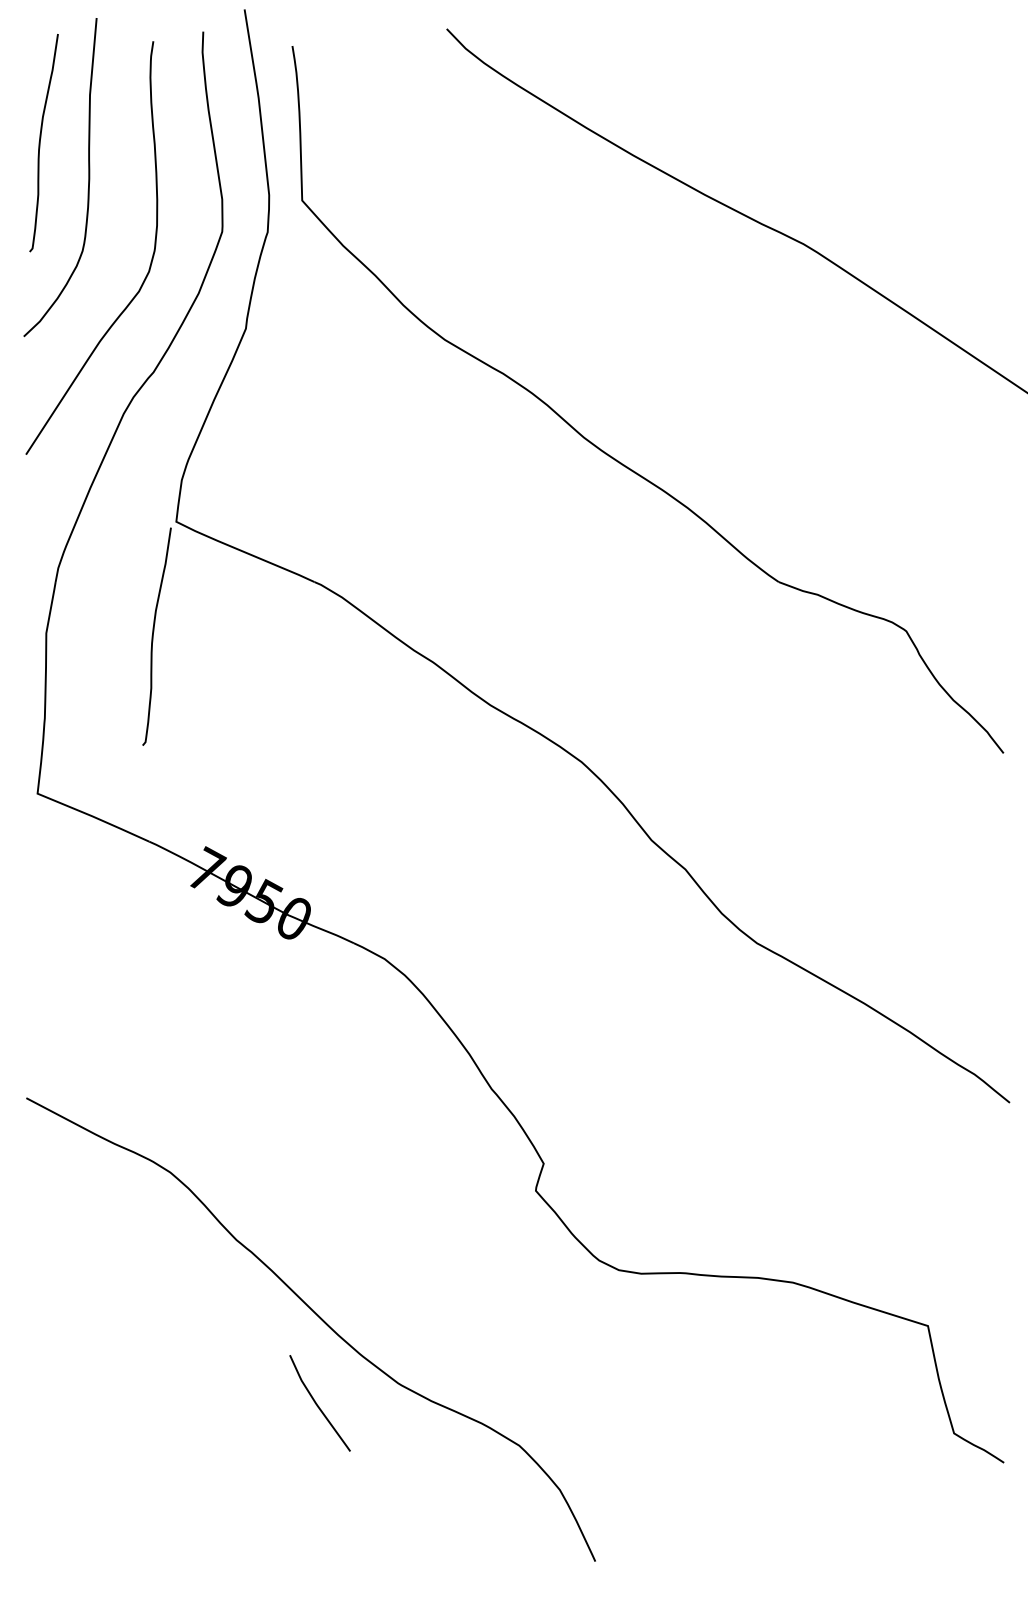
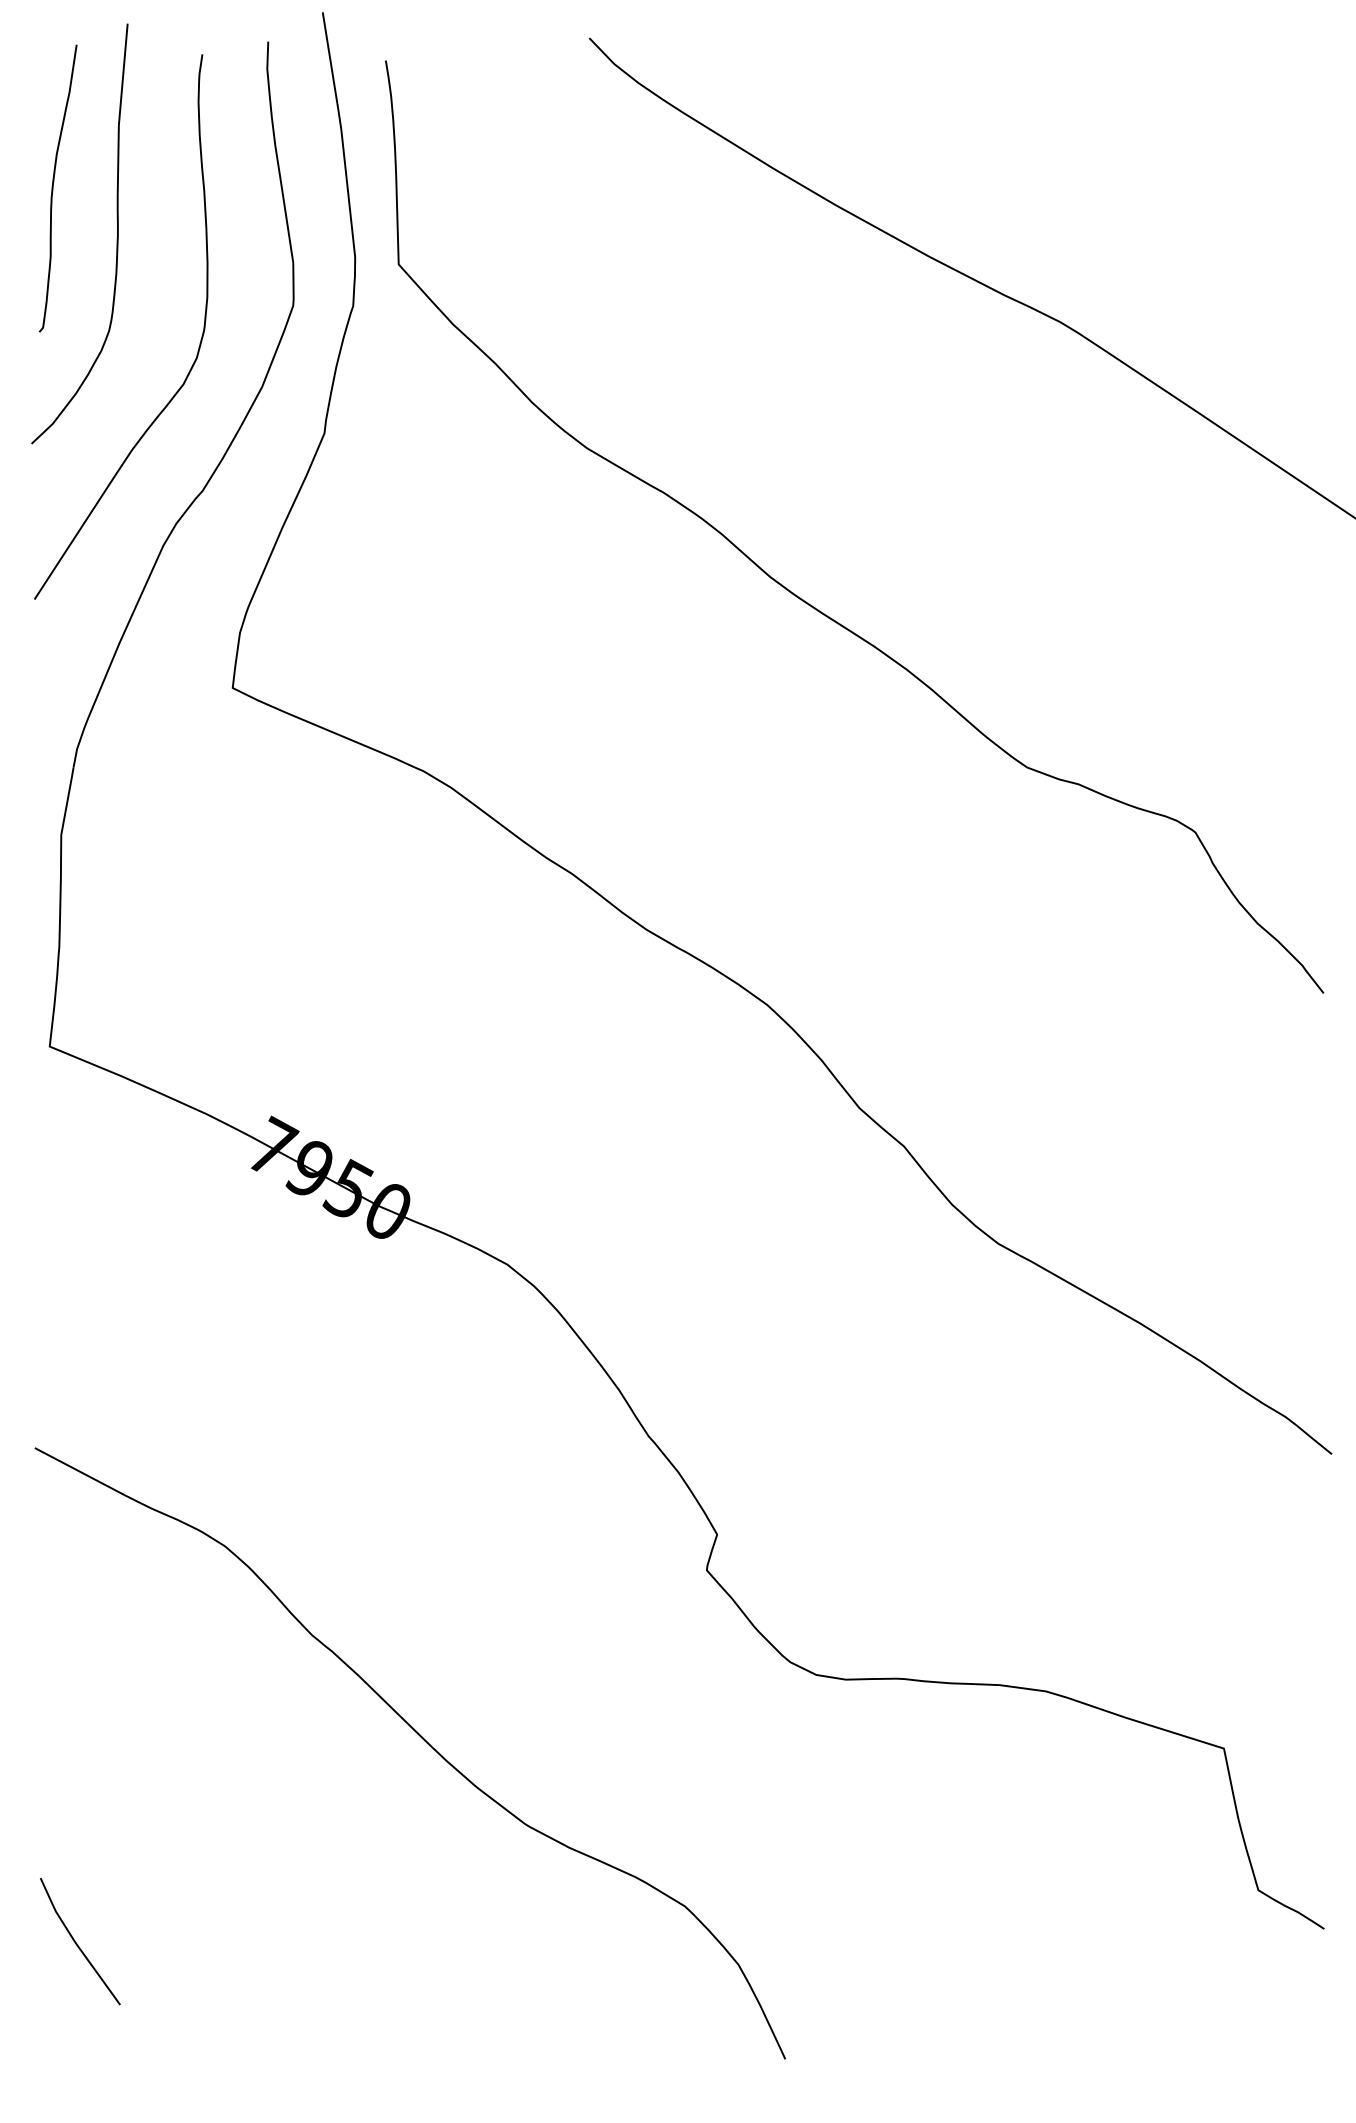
curve: (153, 636) -> (202, 839), removed
curve: (317, 1404) -> (77, 1943), moved

